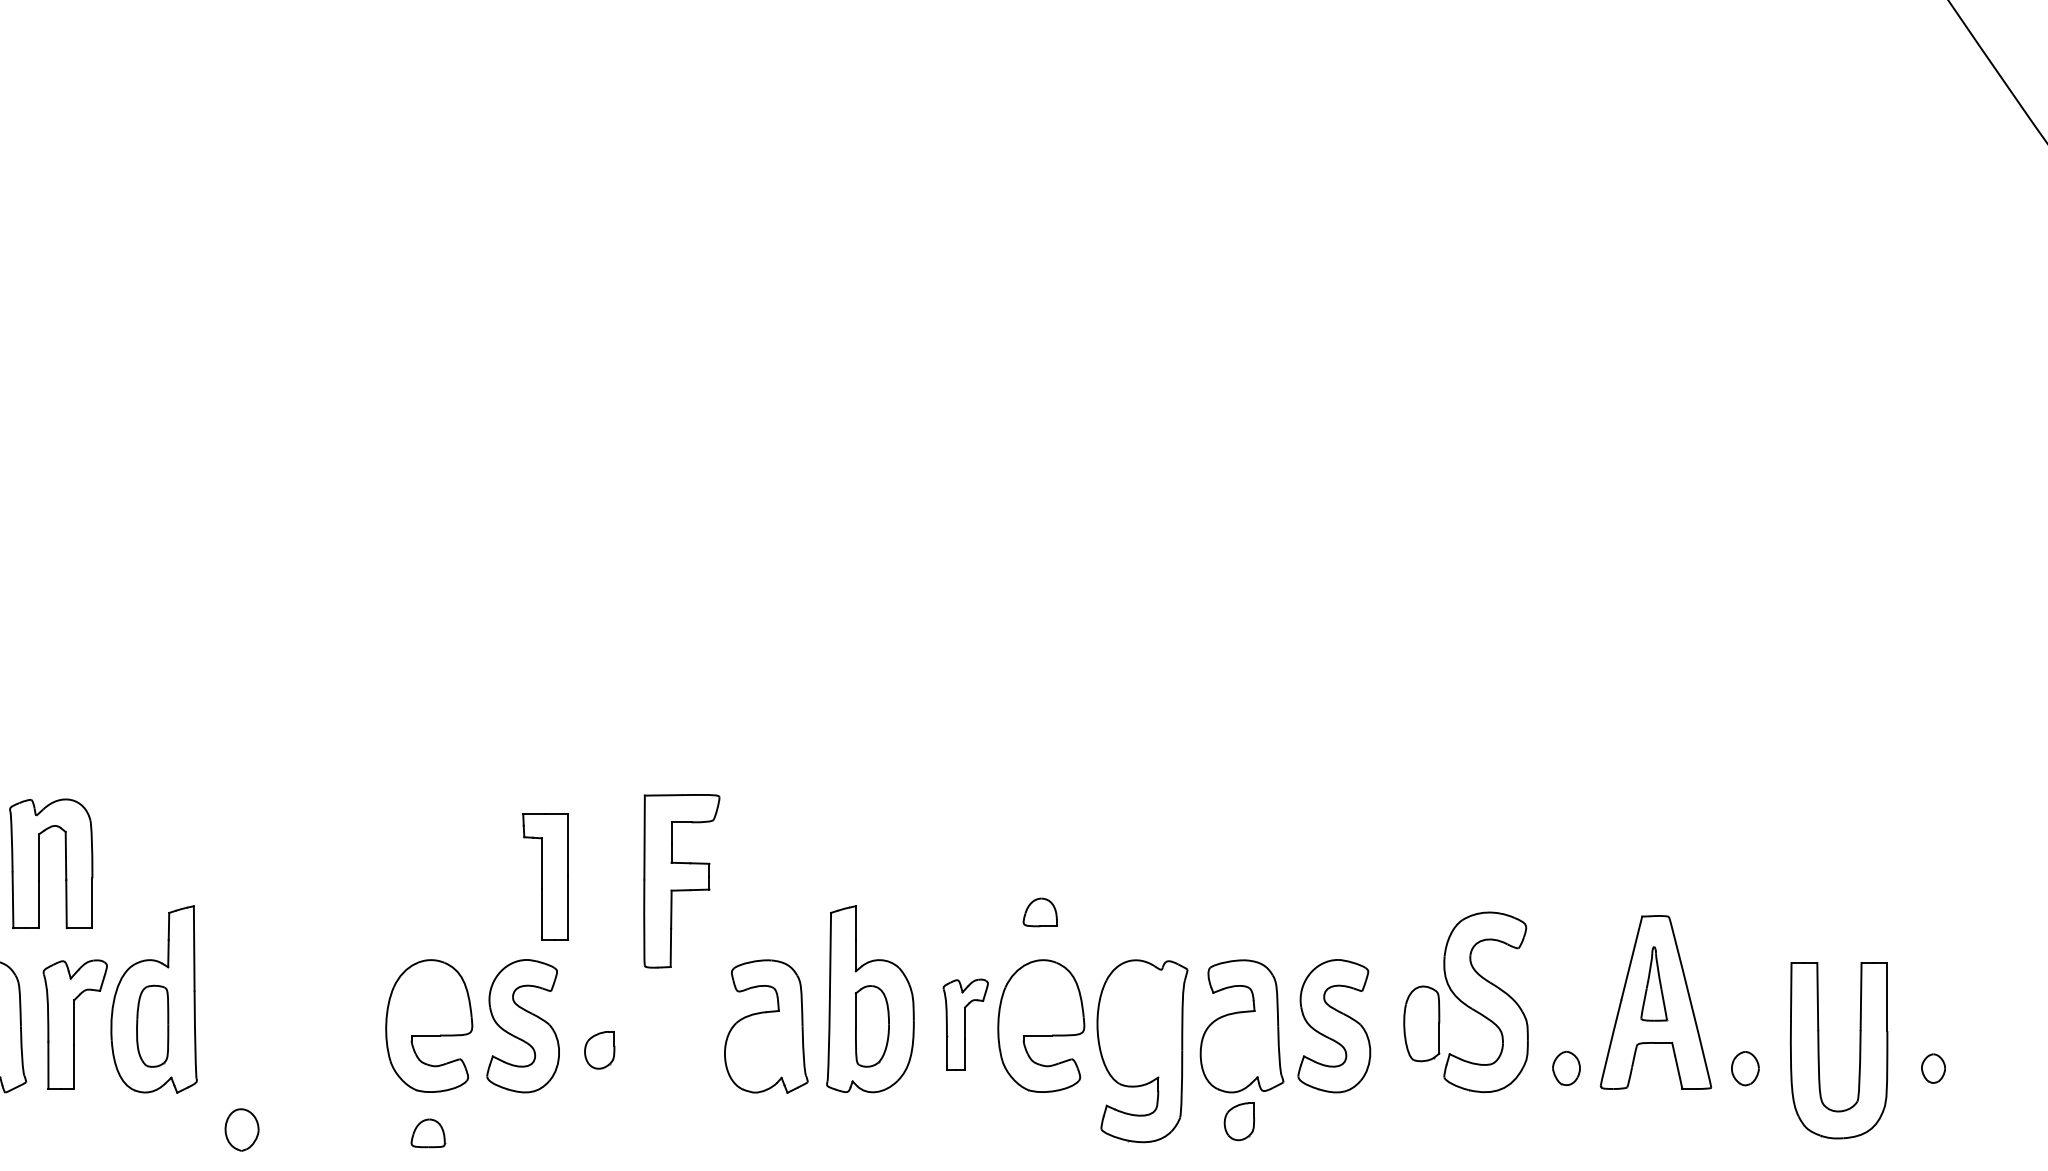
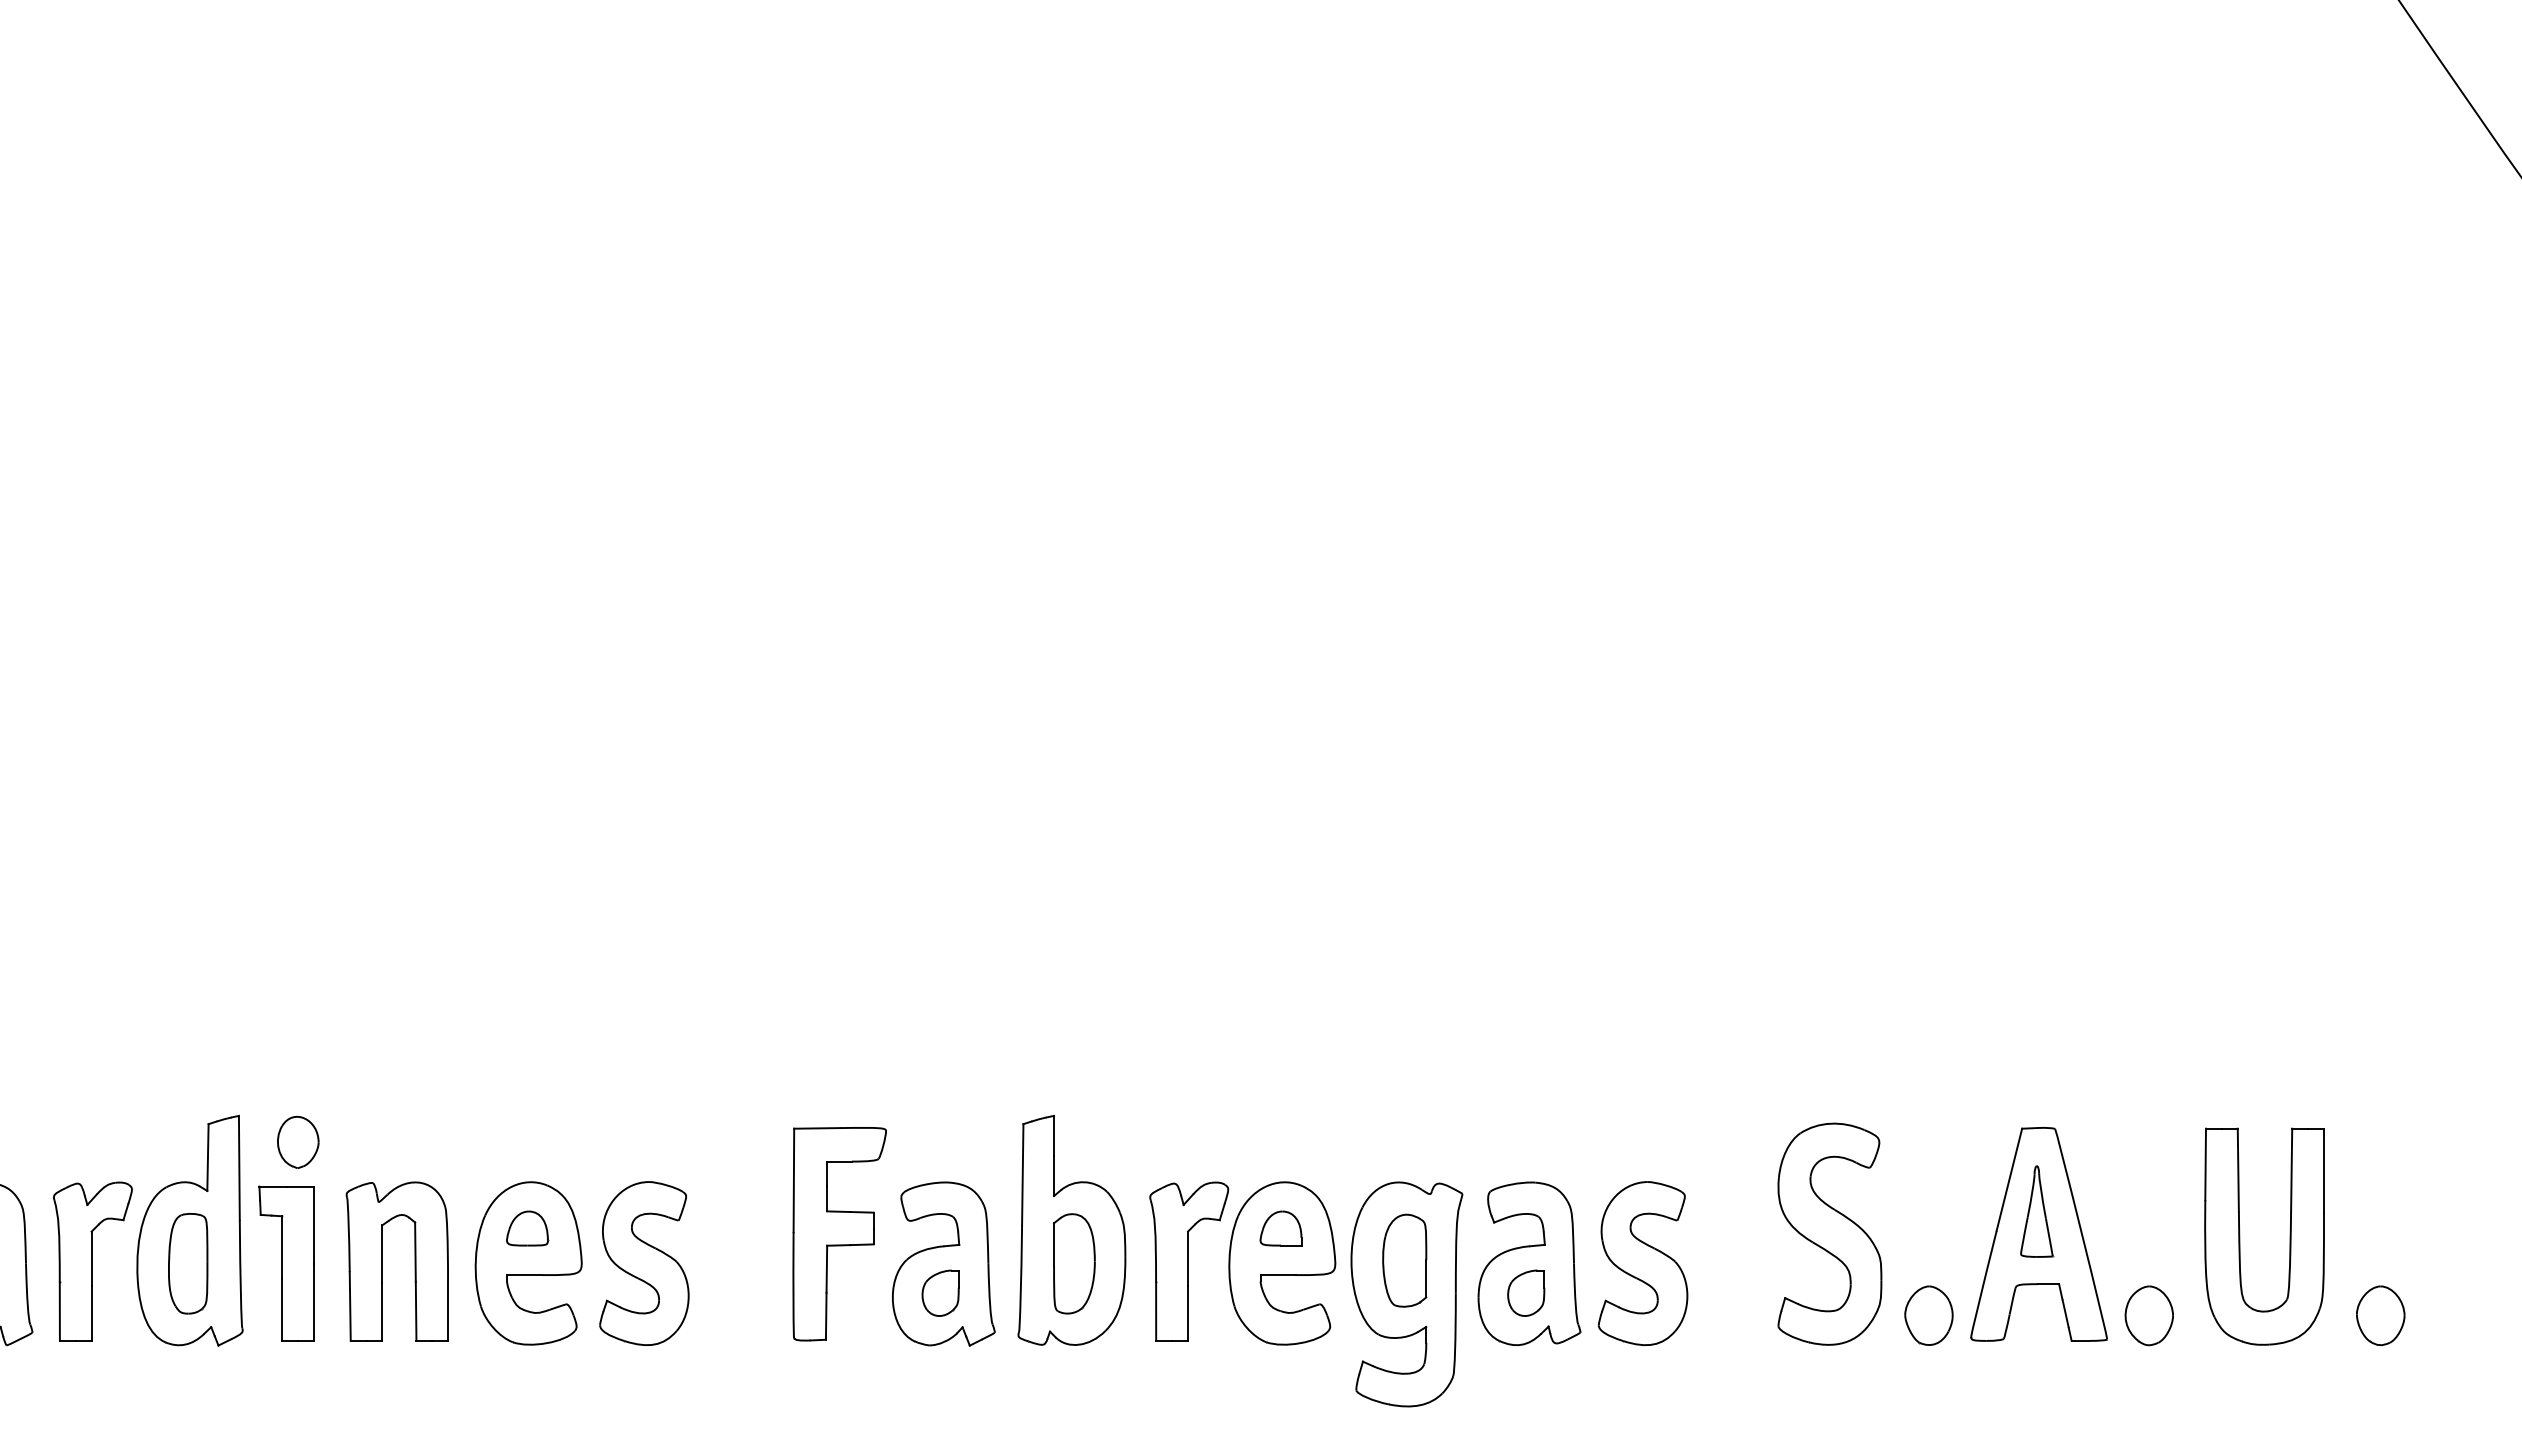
part: (39, 863) -> (382, 1261), moved
part: (545, 876) -> (286, 1263), moved
part: (681, 881) -> (839, 1234), moved
part: (1039, 912) -> (1280, 1228), moved
part: (1421, 1023) -> (1404, 1260), moved
part: (965, 1024) -> (1189, 1261), size x1.43
part: (599, 1049) -> (940, 1292), moved
part: (1819, 1050) -> (2240, 1236), moved
part: (1566, 1068) -> (1928, 1315), size x1.43
part: (1744, 1068) -> (2148, 1315), size x1.43
part: (1933, 1068) -> (2380, 1315), size x1.67
part: (1239, 1121) -> (1526, 1292), moved
part: (242, 1129) -> (298, 1141), moved
part: (428, 1133) -> (527, 1228), moved

